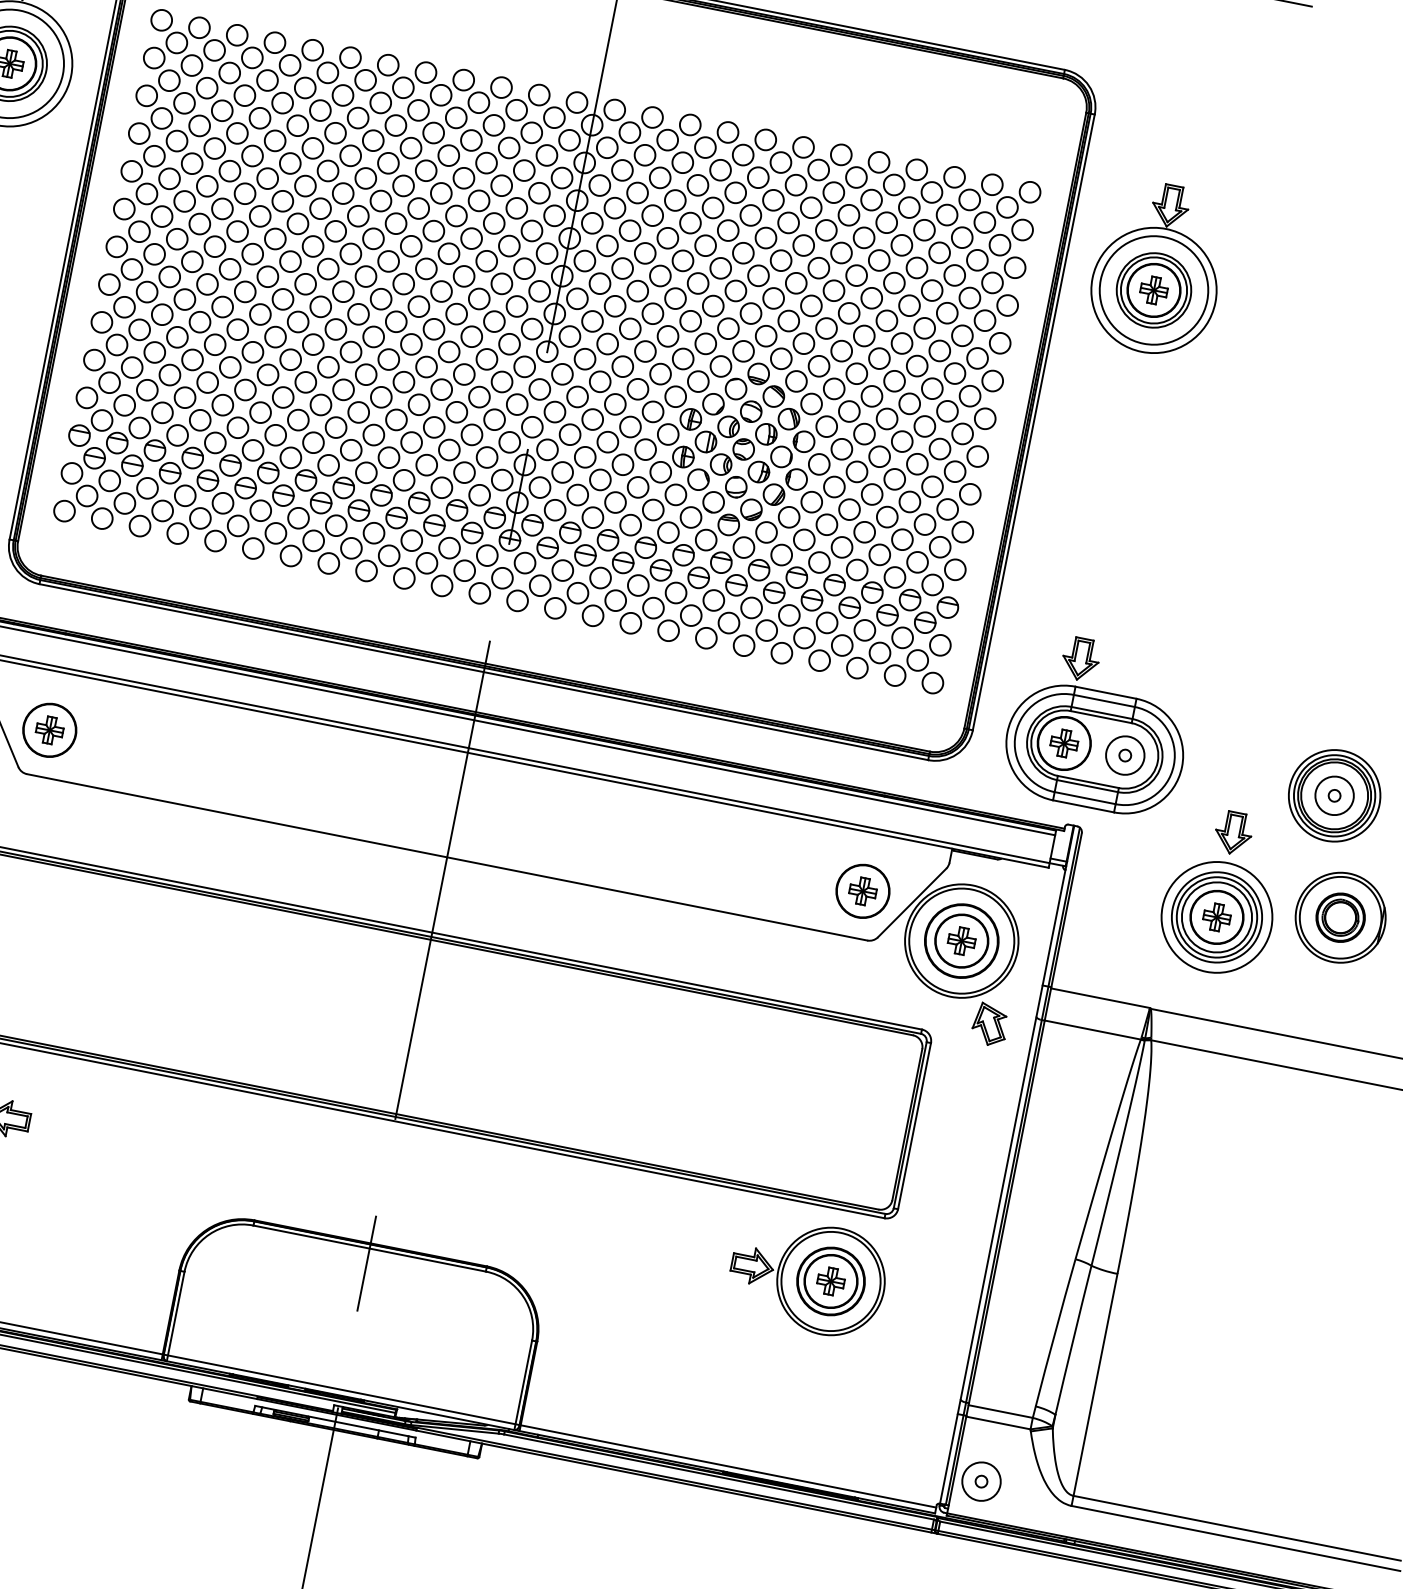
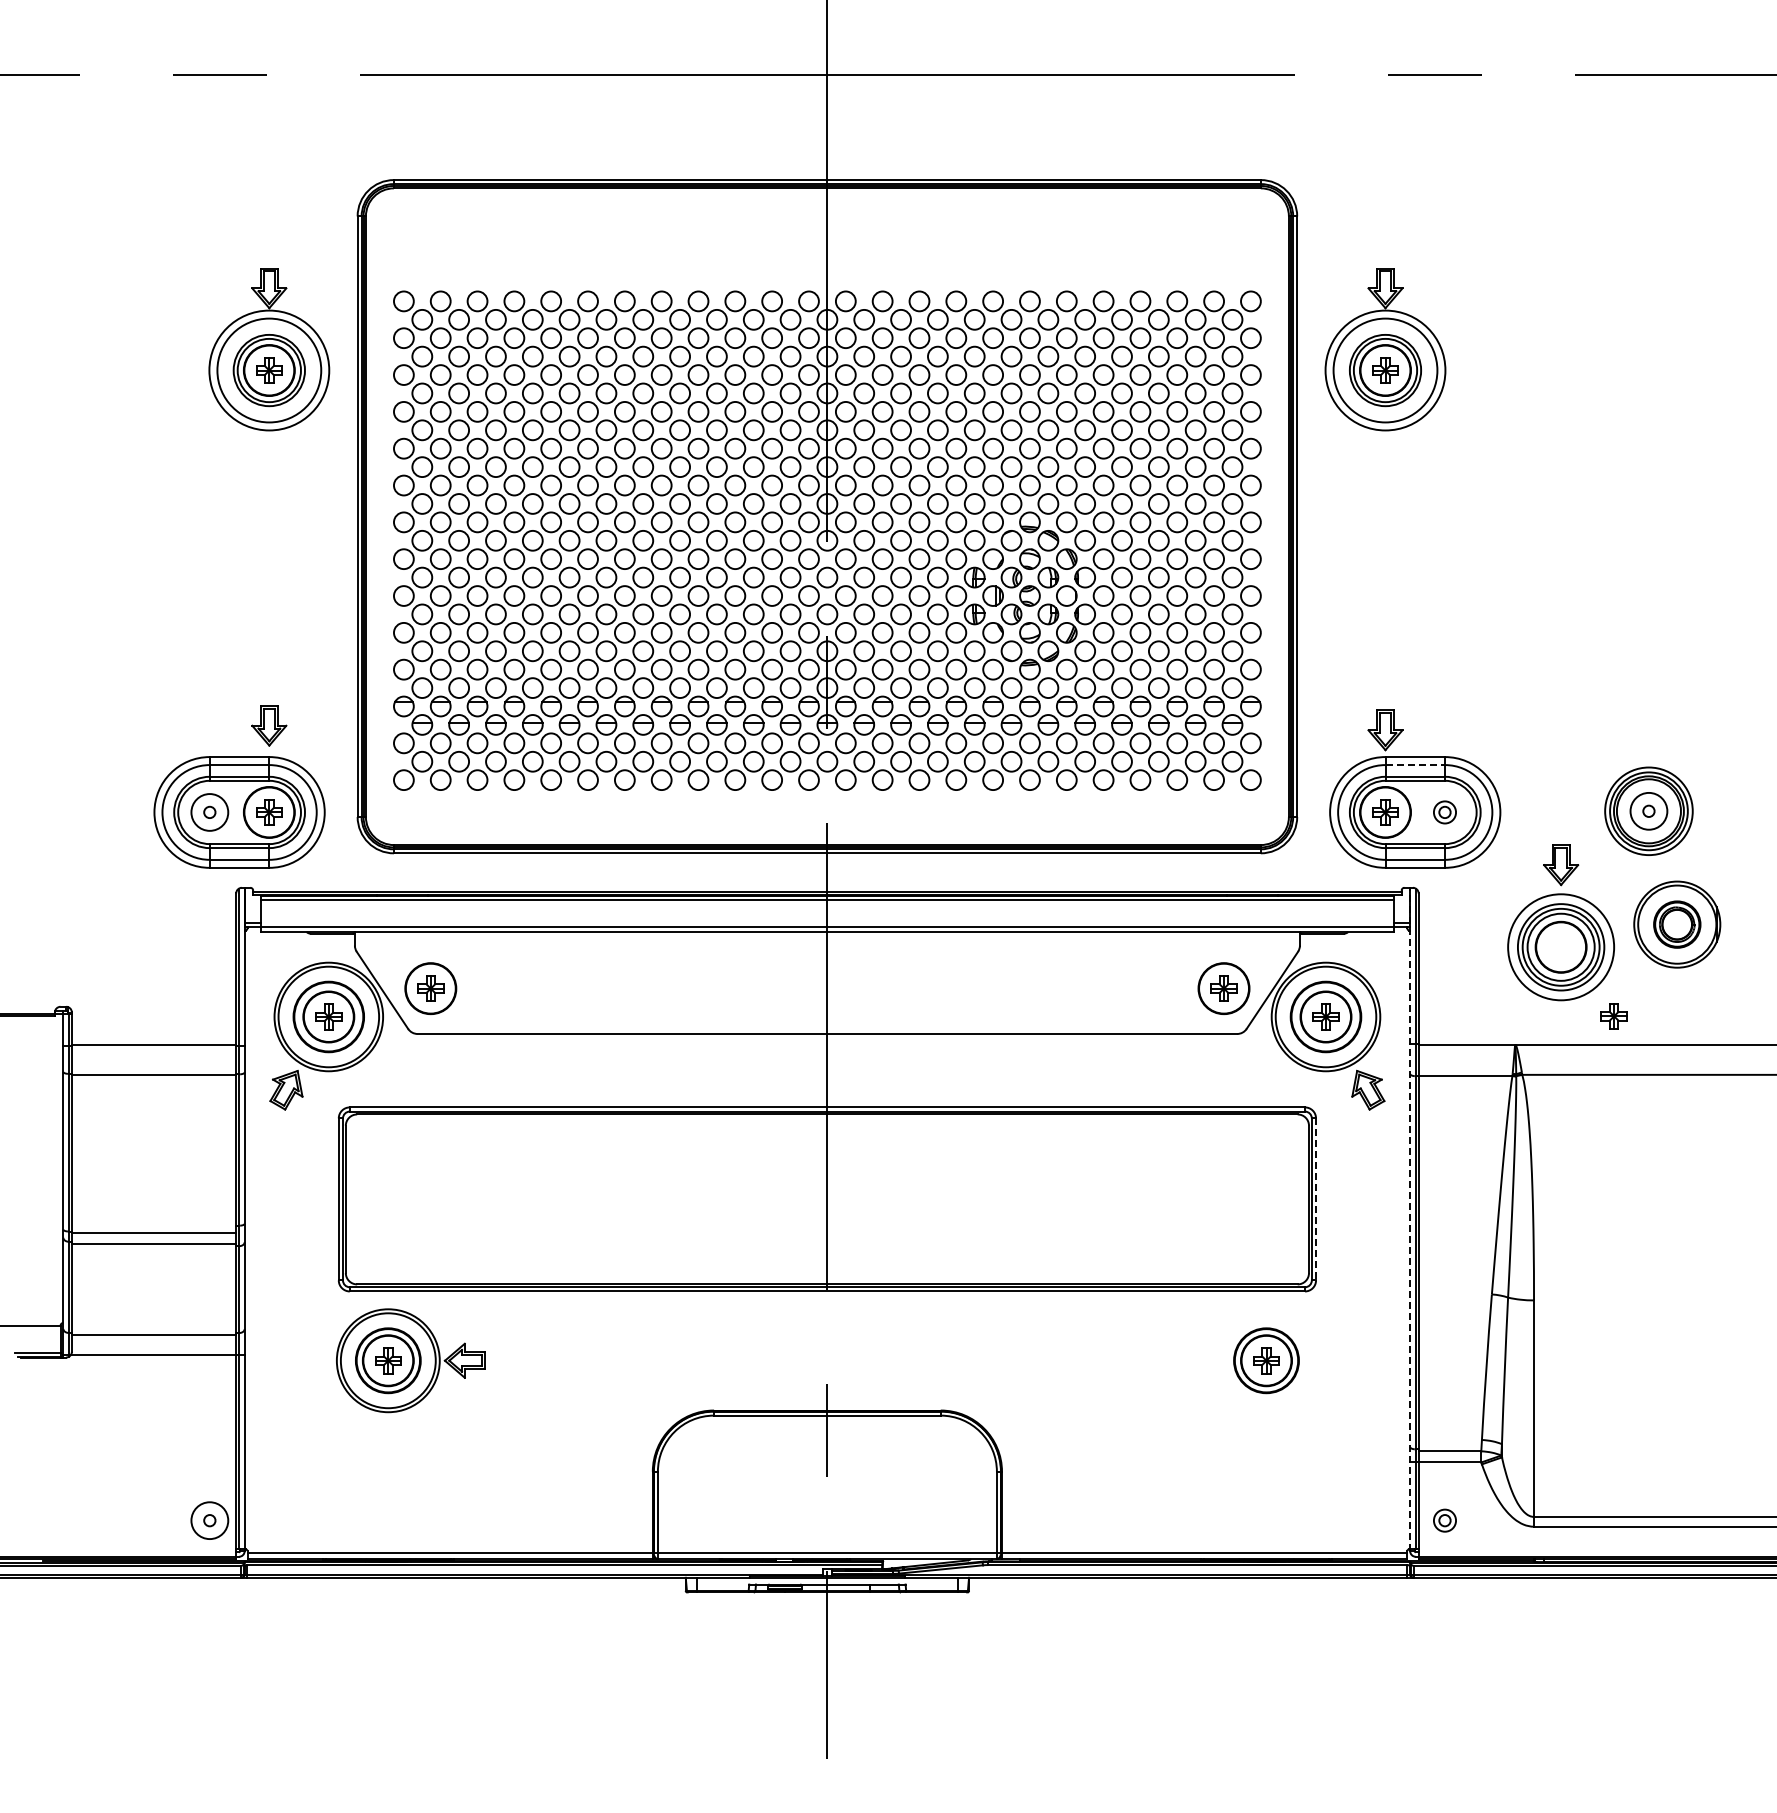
line: (1104, 701) -> (1415, 765), solid -> dashed
circle: (1124, 755) -> (1444, 812), size x0.6
part: (1216, 917) -> (1613, 1016), moved
line: (914, 1126) -> (1316, 1199), solid -> dashed
line: (1007, 1165) -> (1410, 1219), solid -> dashed
part: (807, 1276) -> (1243, 1360), removed
circle: (981, 1481) -> (1444, 1520), size x0.6

